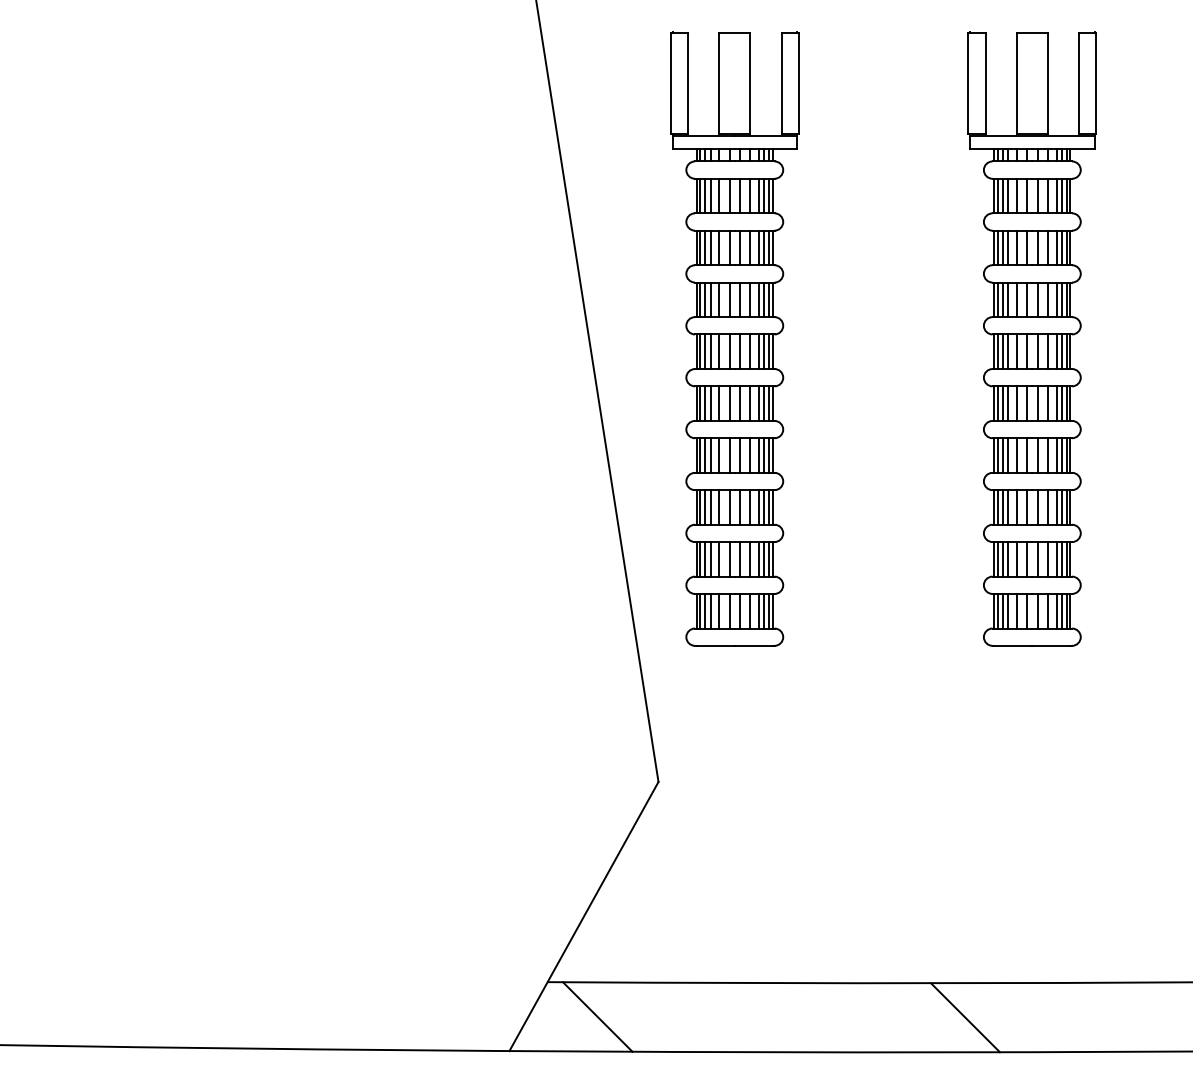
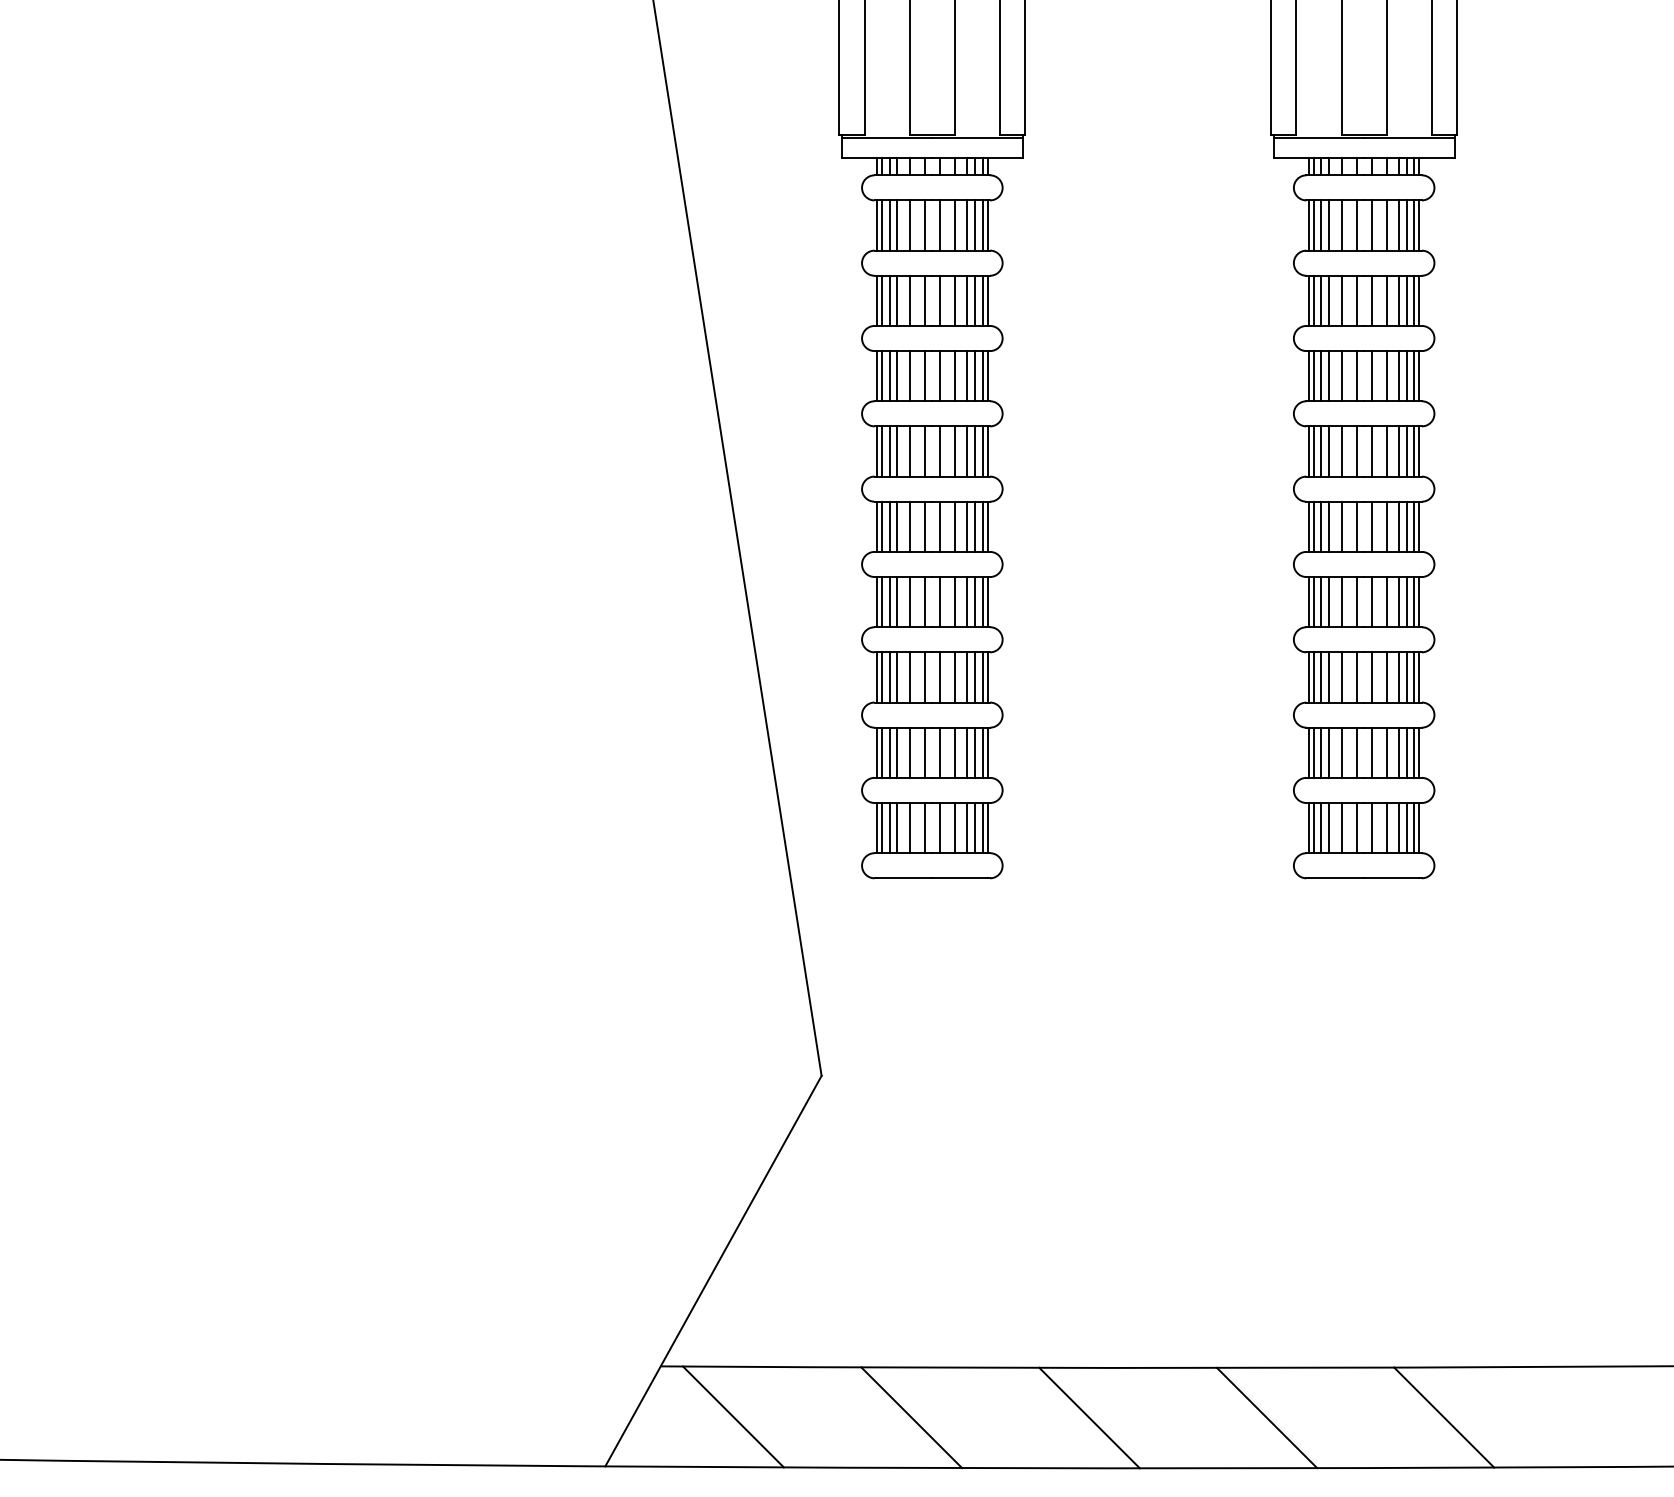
line: (1086, 1016) -> (1442, 1416), added
line: (720, 1017) -> (911, 1417), added
line: (842, 1017) -> (1088, 1417), added

